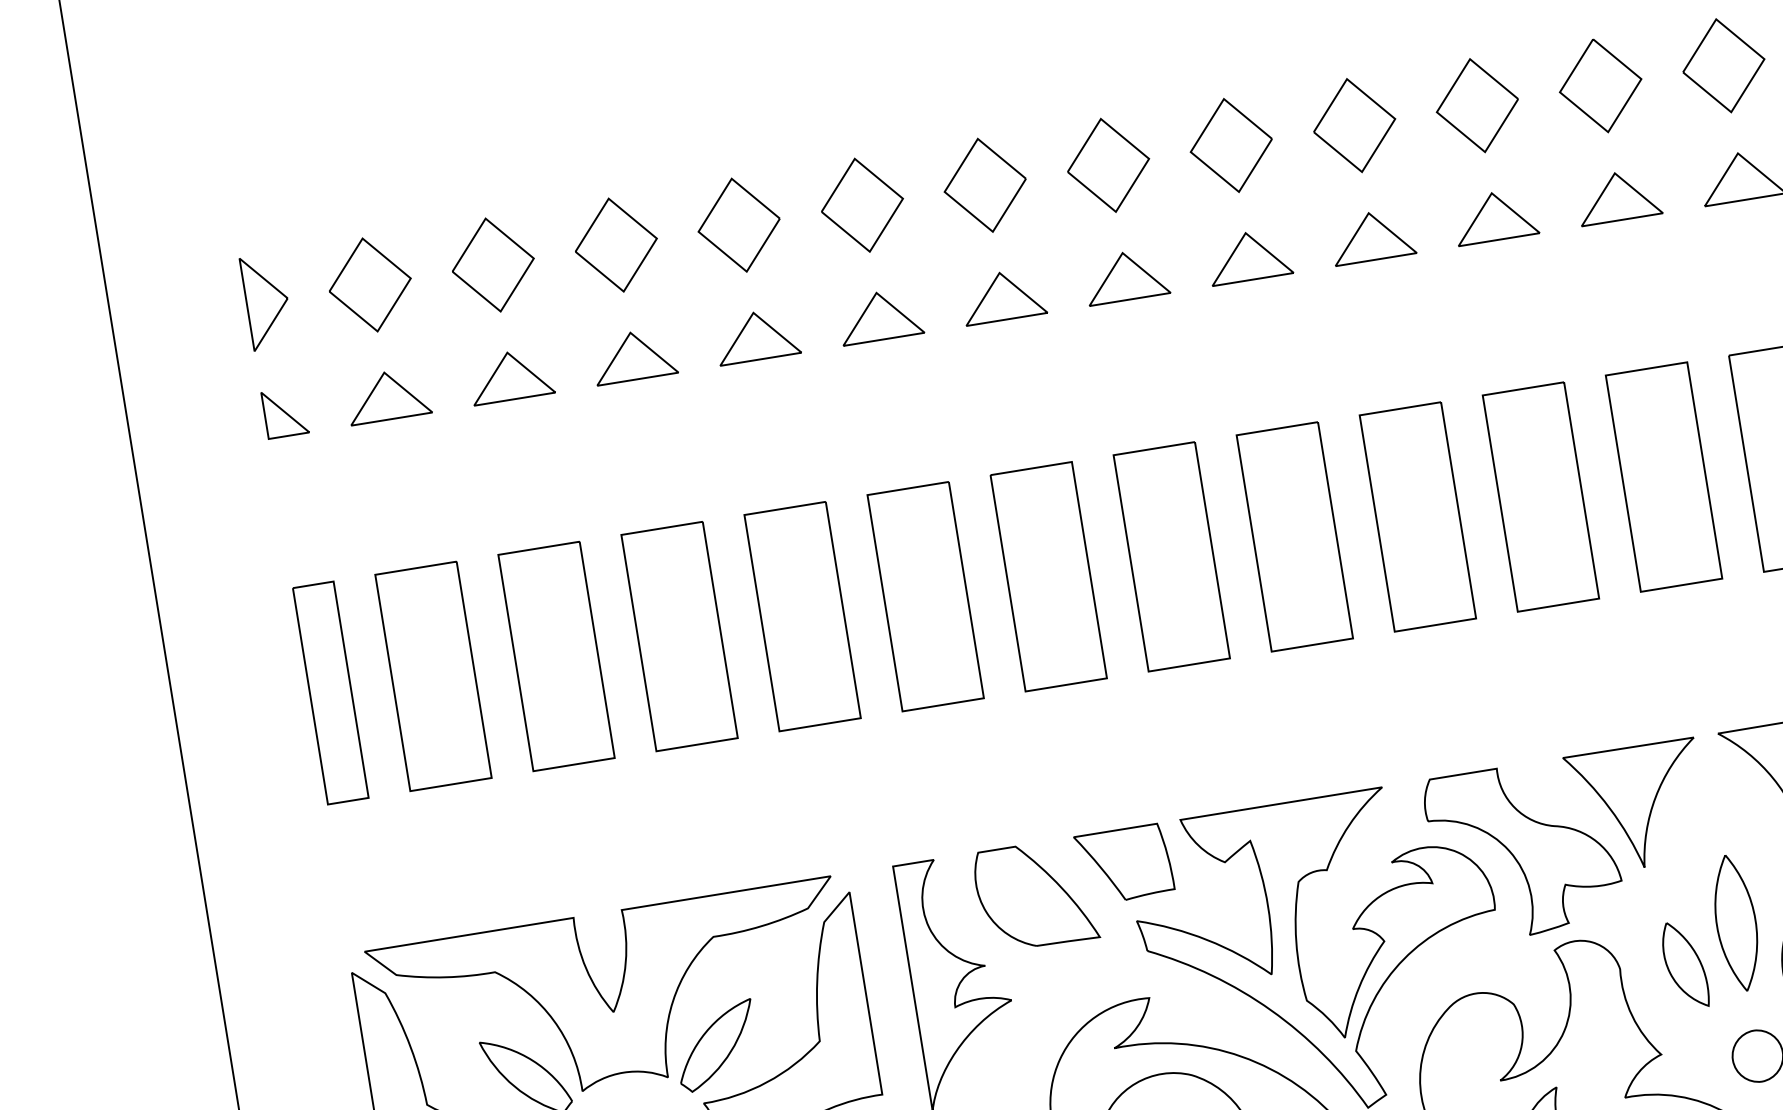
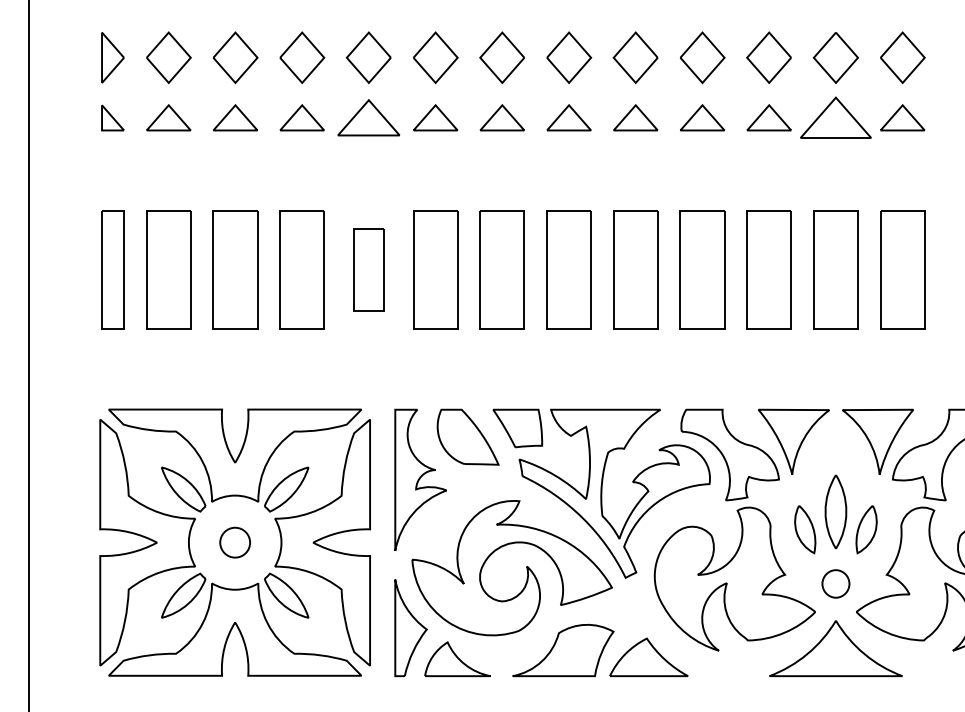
part: (1617, 195) -> (835, 117), size x1.6
part: (756, 335) -> (368, 117), size x1.4
part: (801, 615) -> (368, 269), size x0.7

